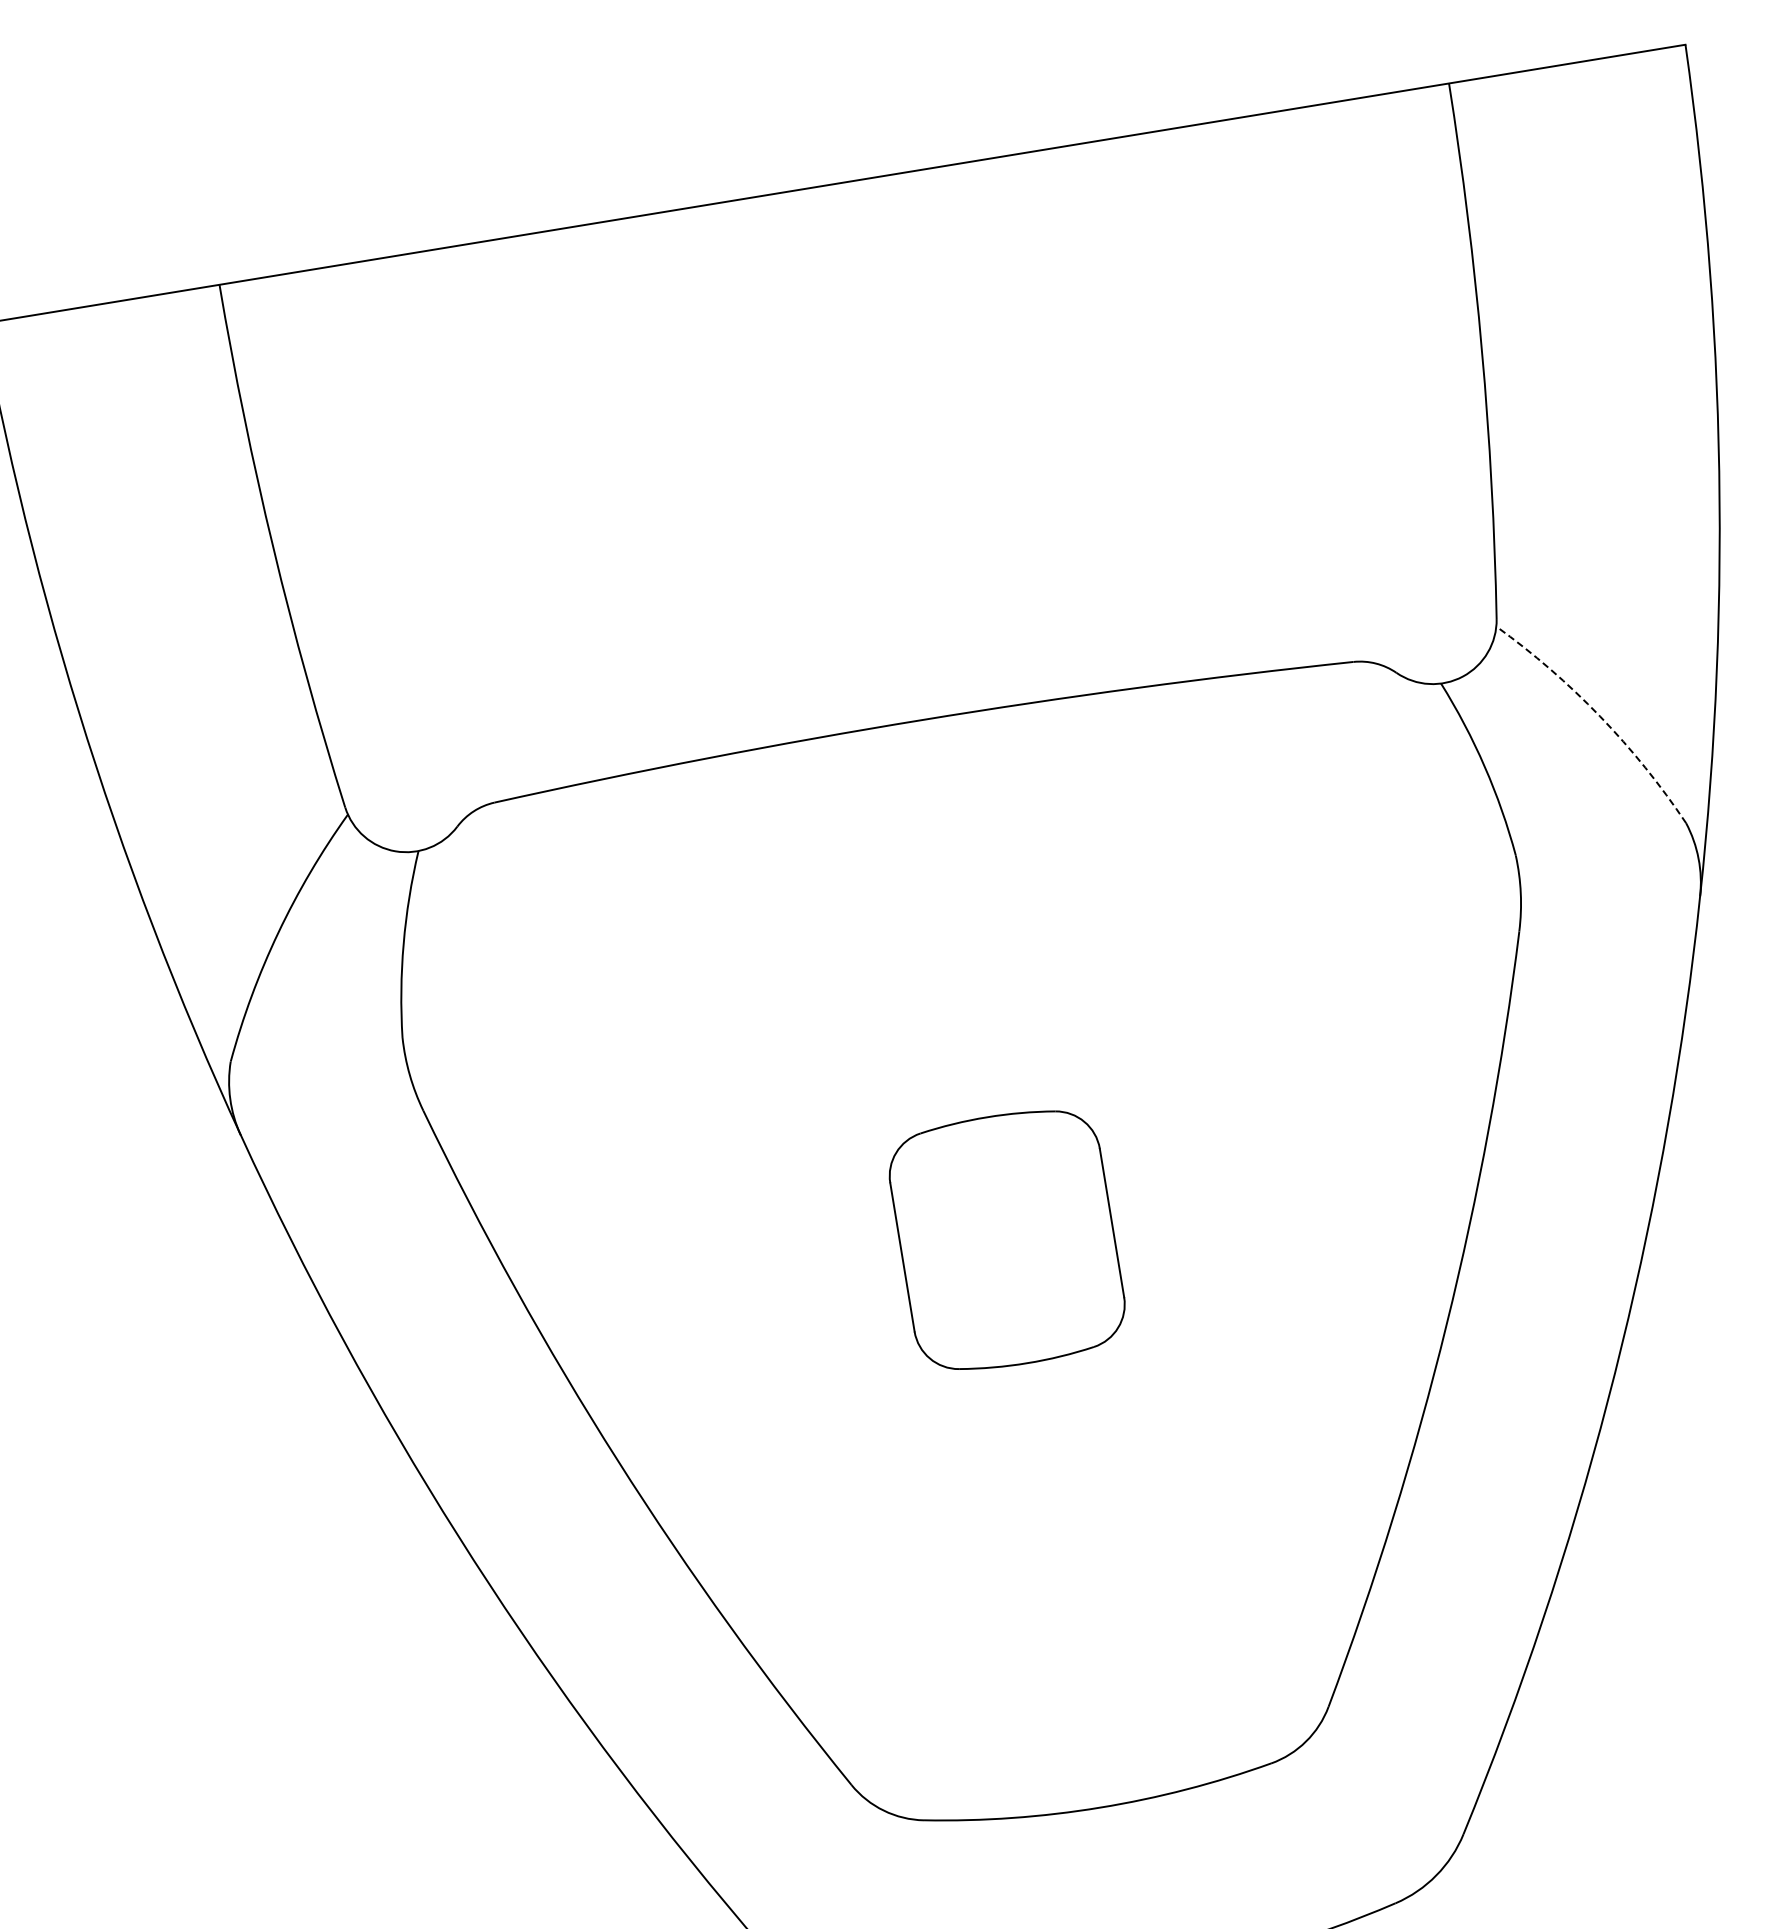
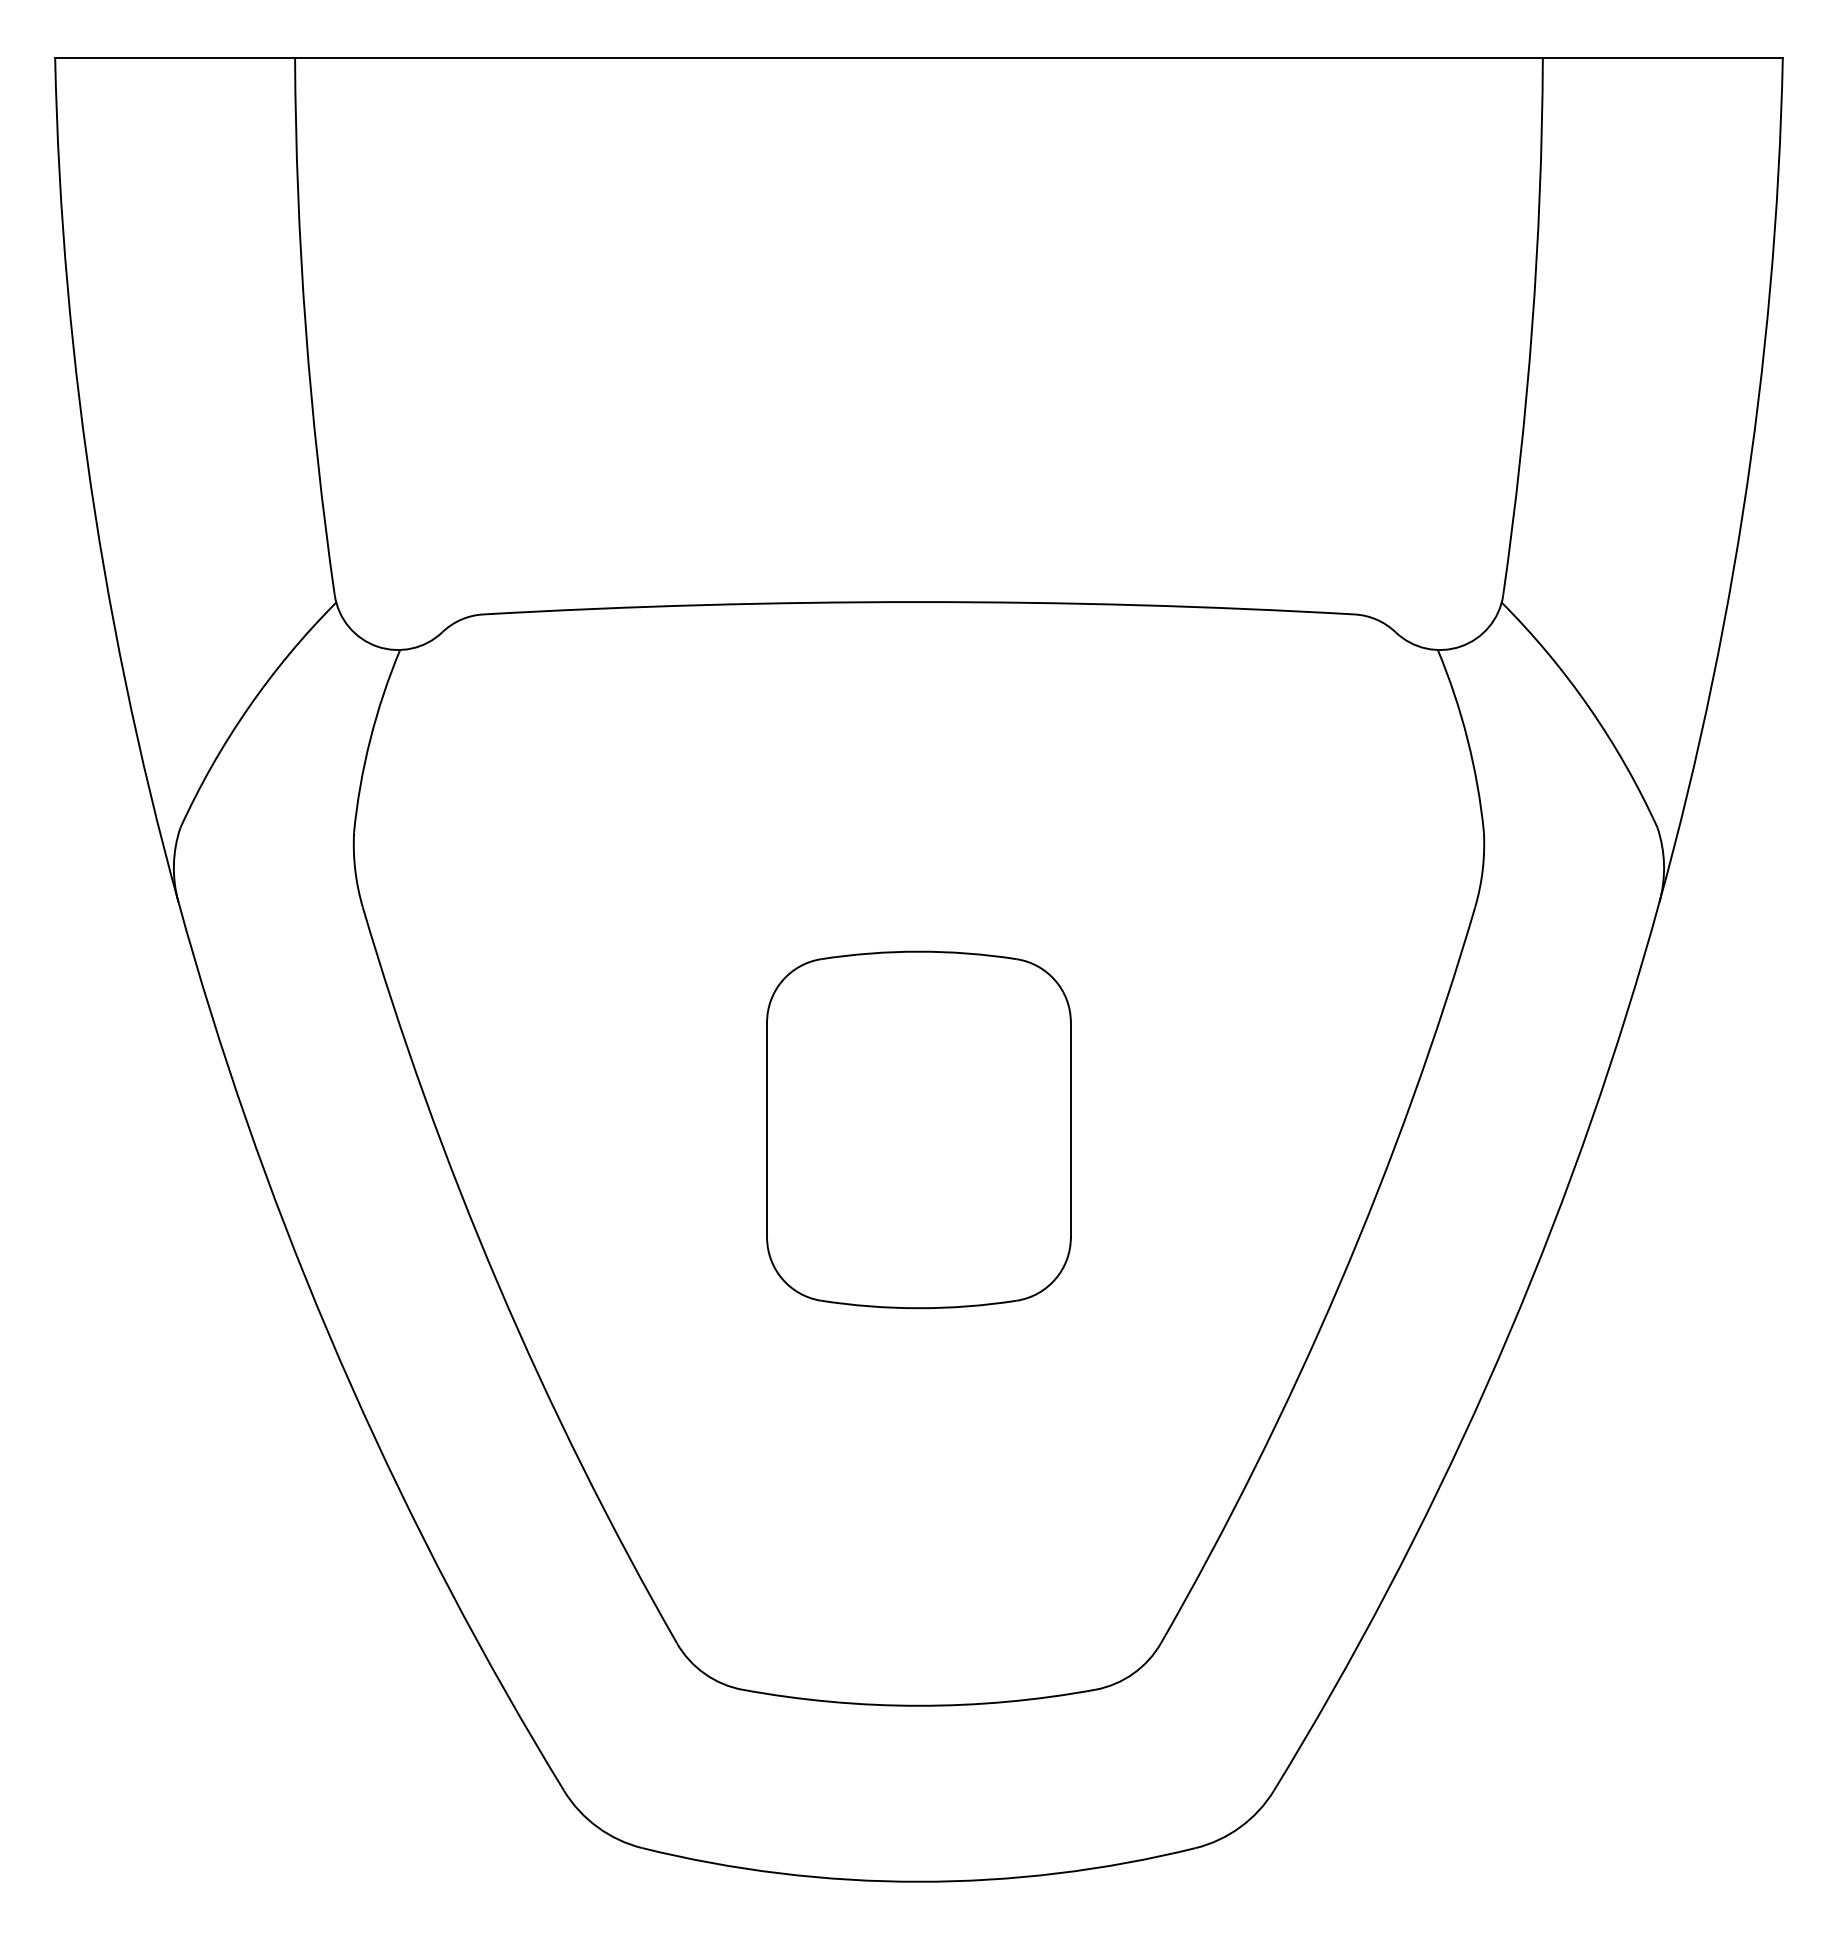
arc: (1599, 716) -> (1589, 708), dashed -> solid
part: (1006, 1239) -> (918, 1129), size x1.43

